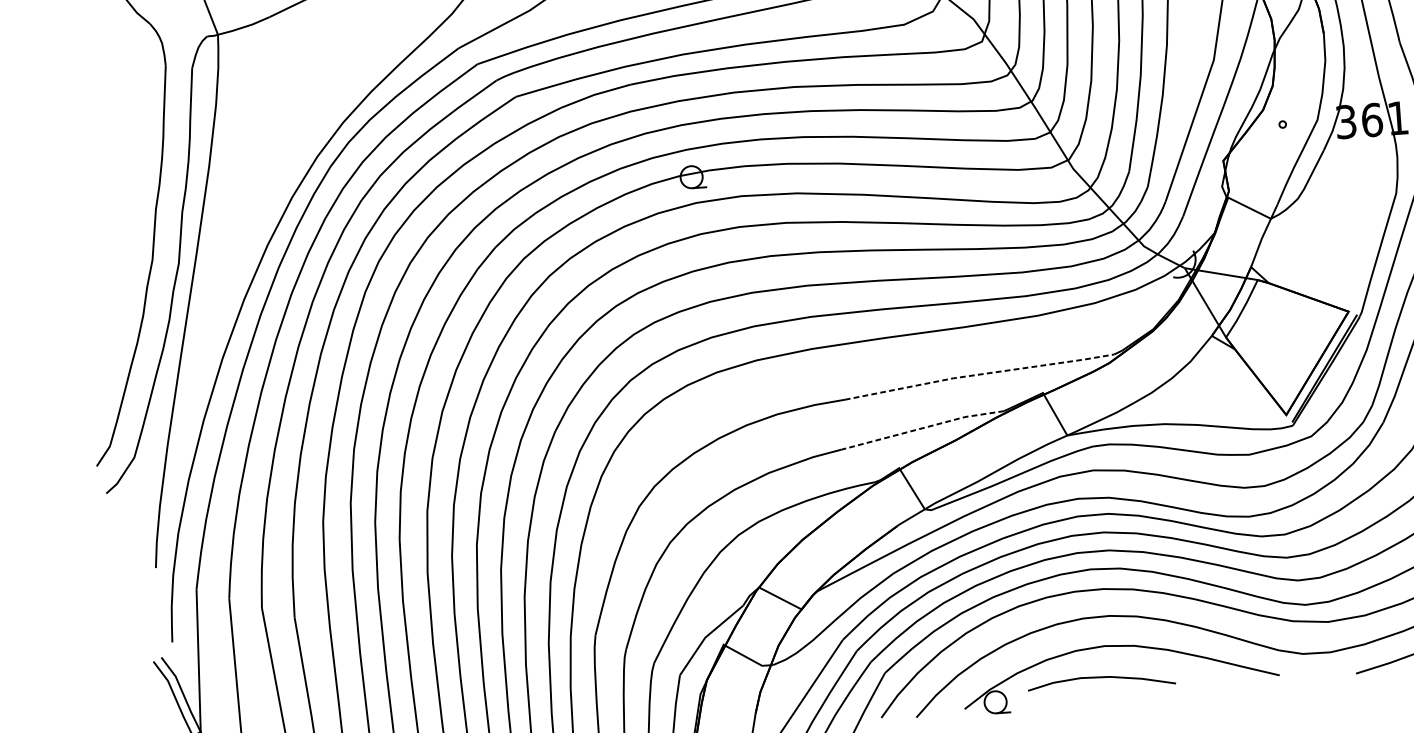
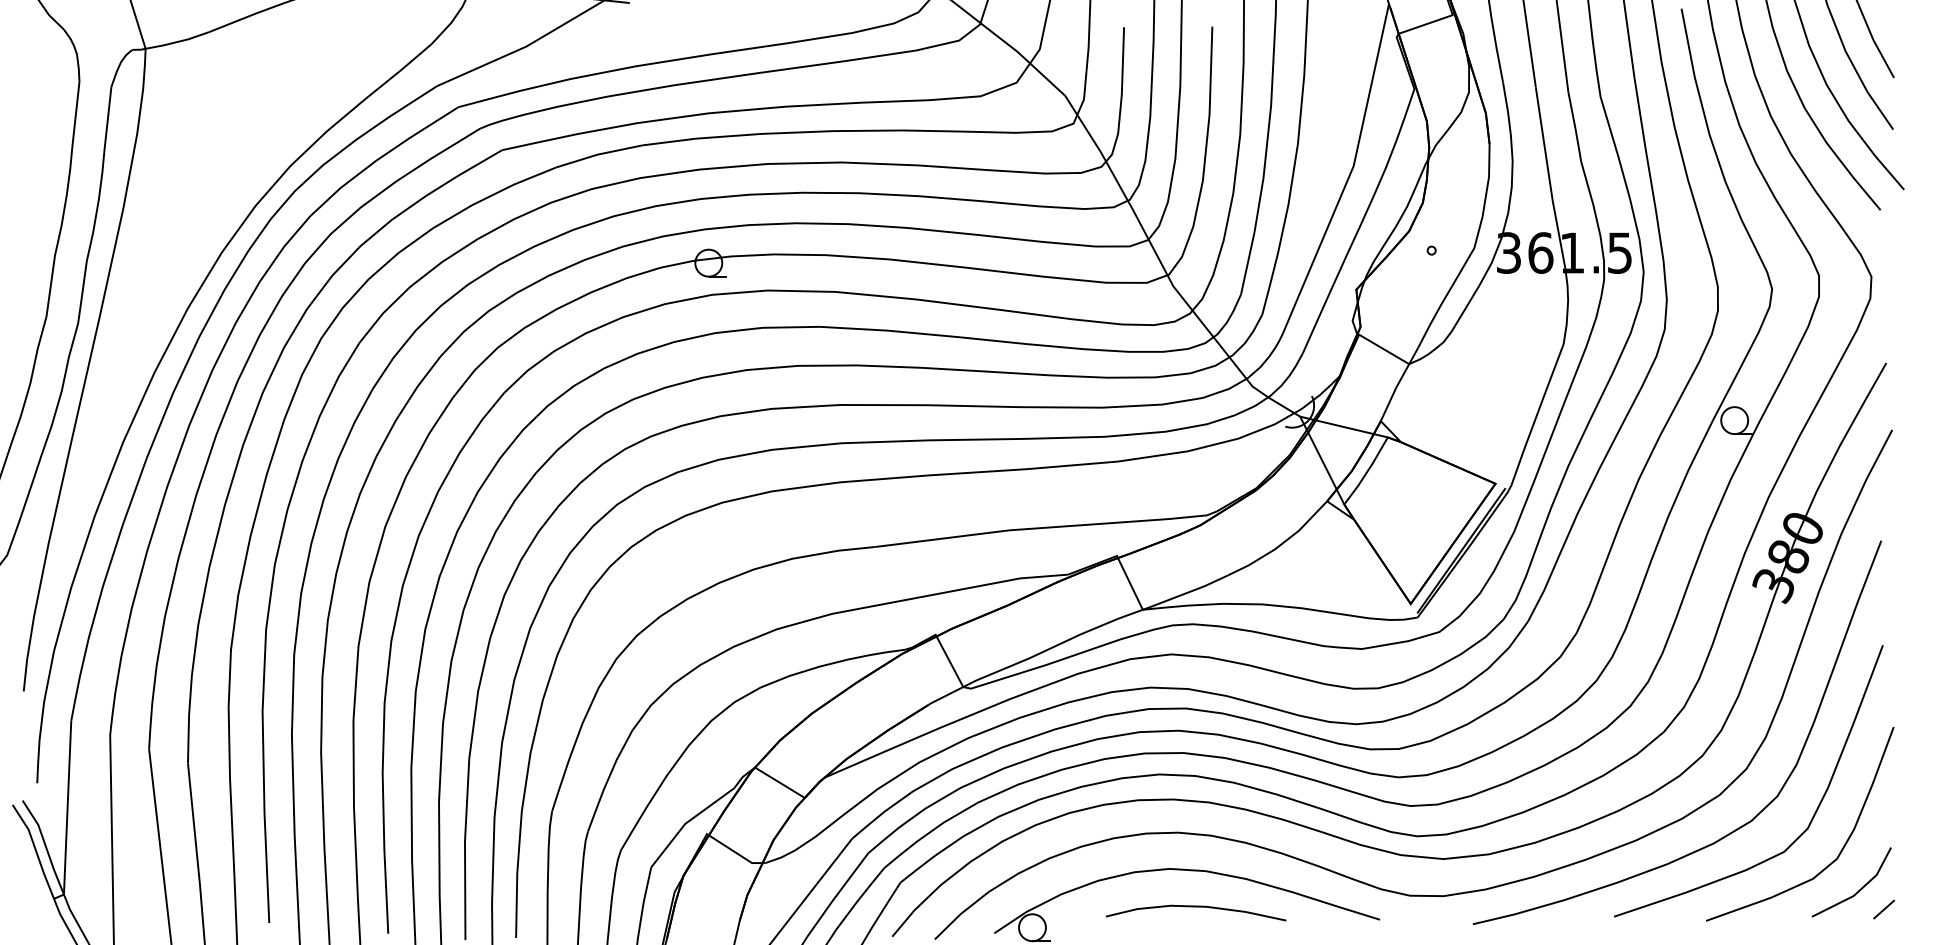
line: (980, 374) -> (1042, 528), dashed -> solid
line: (923, 428) -> (968, 588), dashed -> solid
curve: (1100, 678) -> (1195, 907), moved

